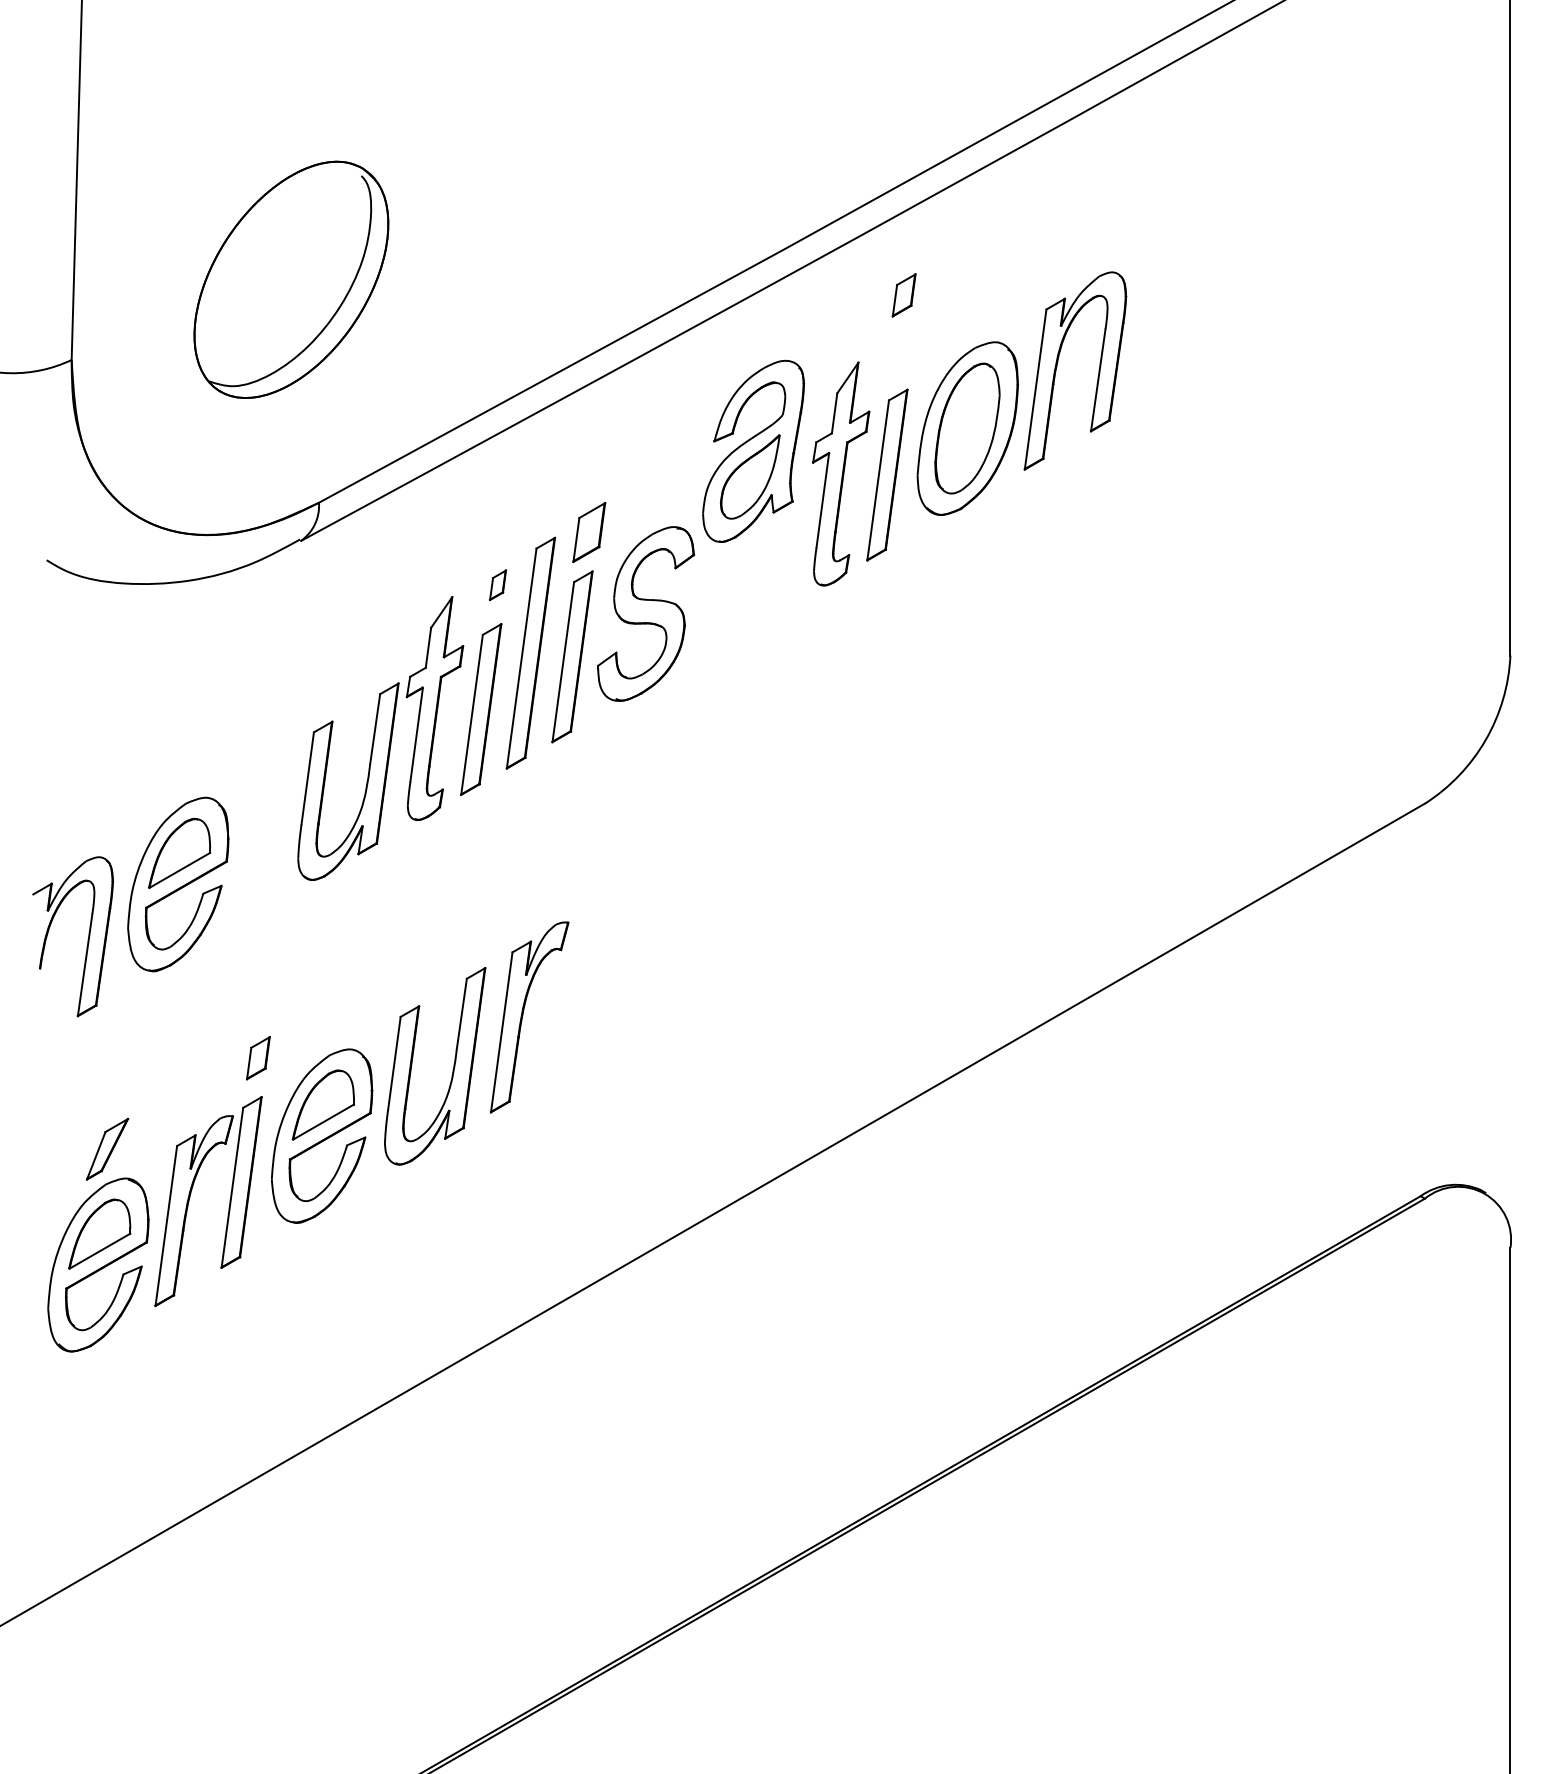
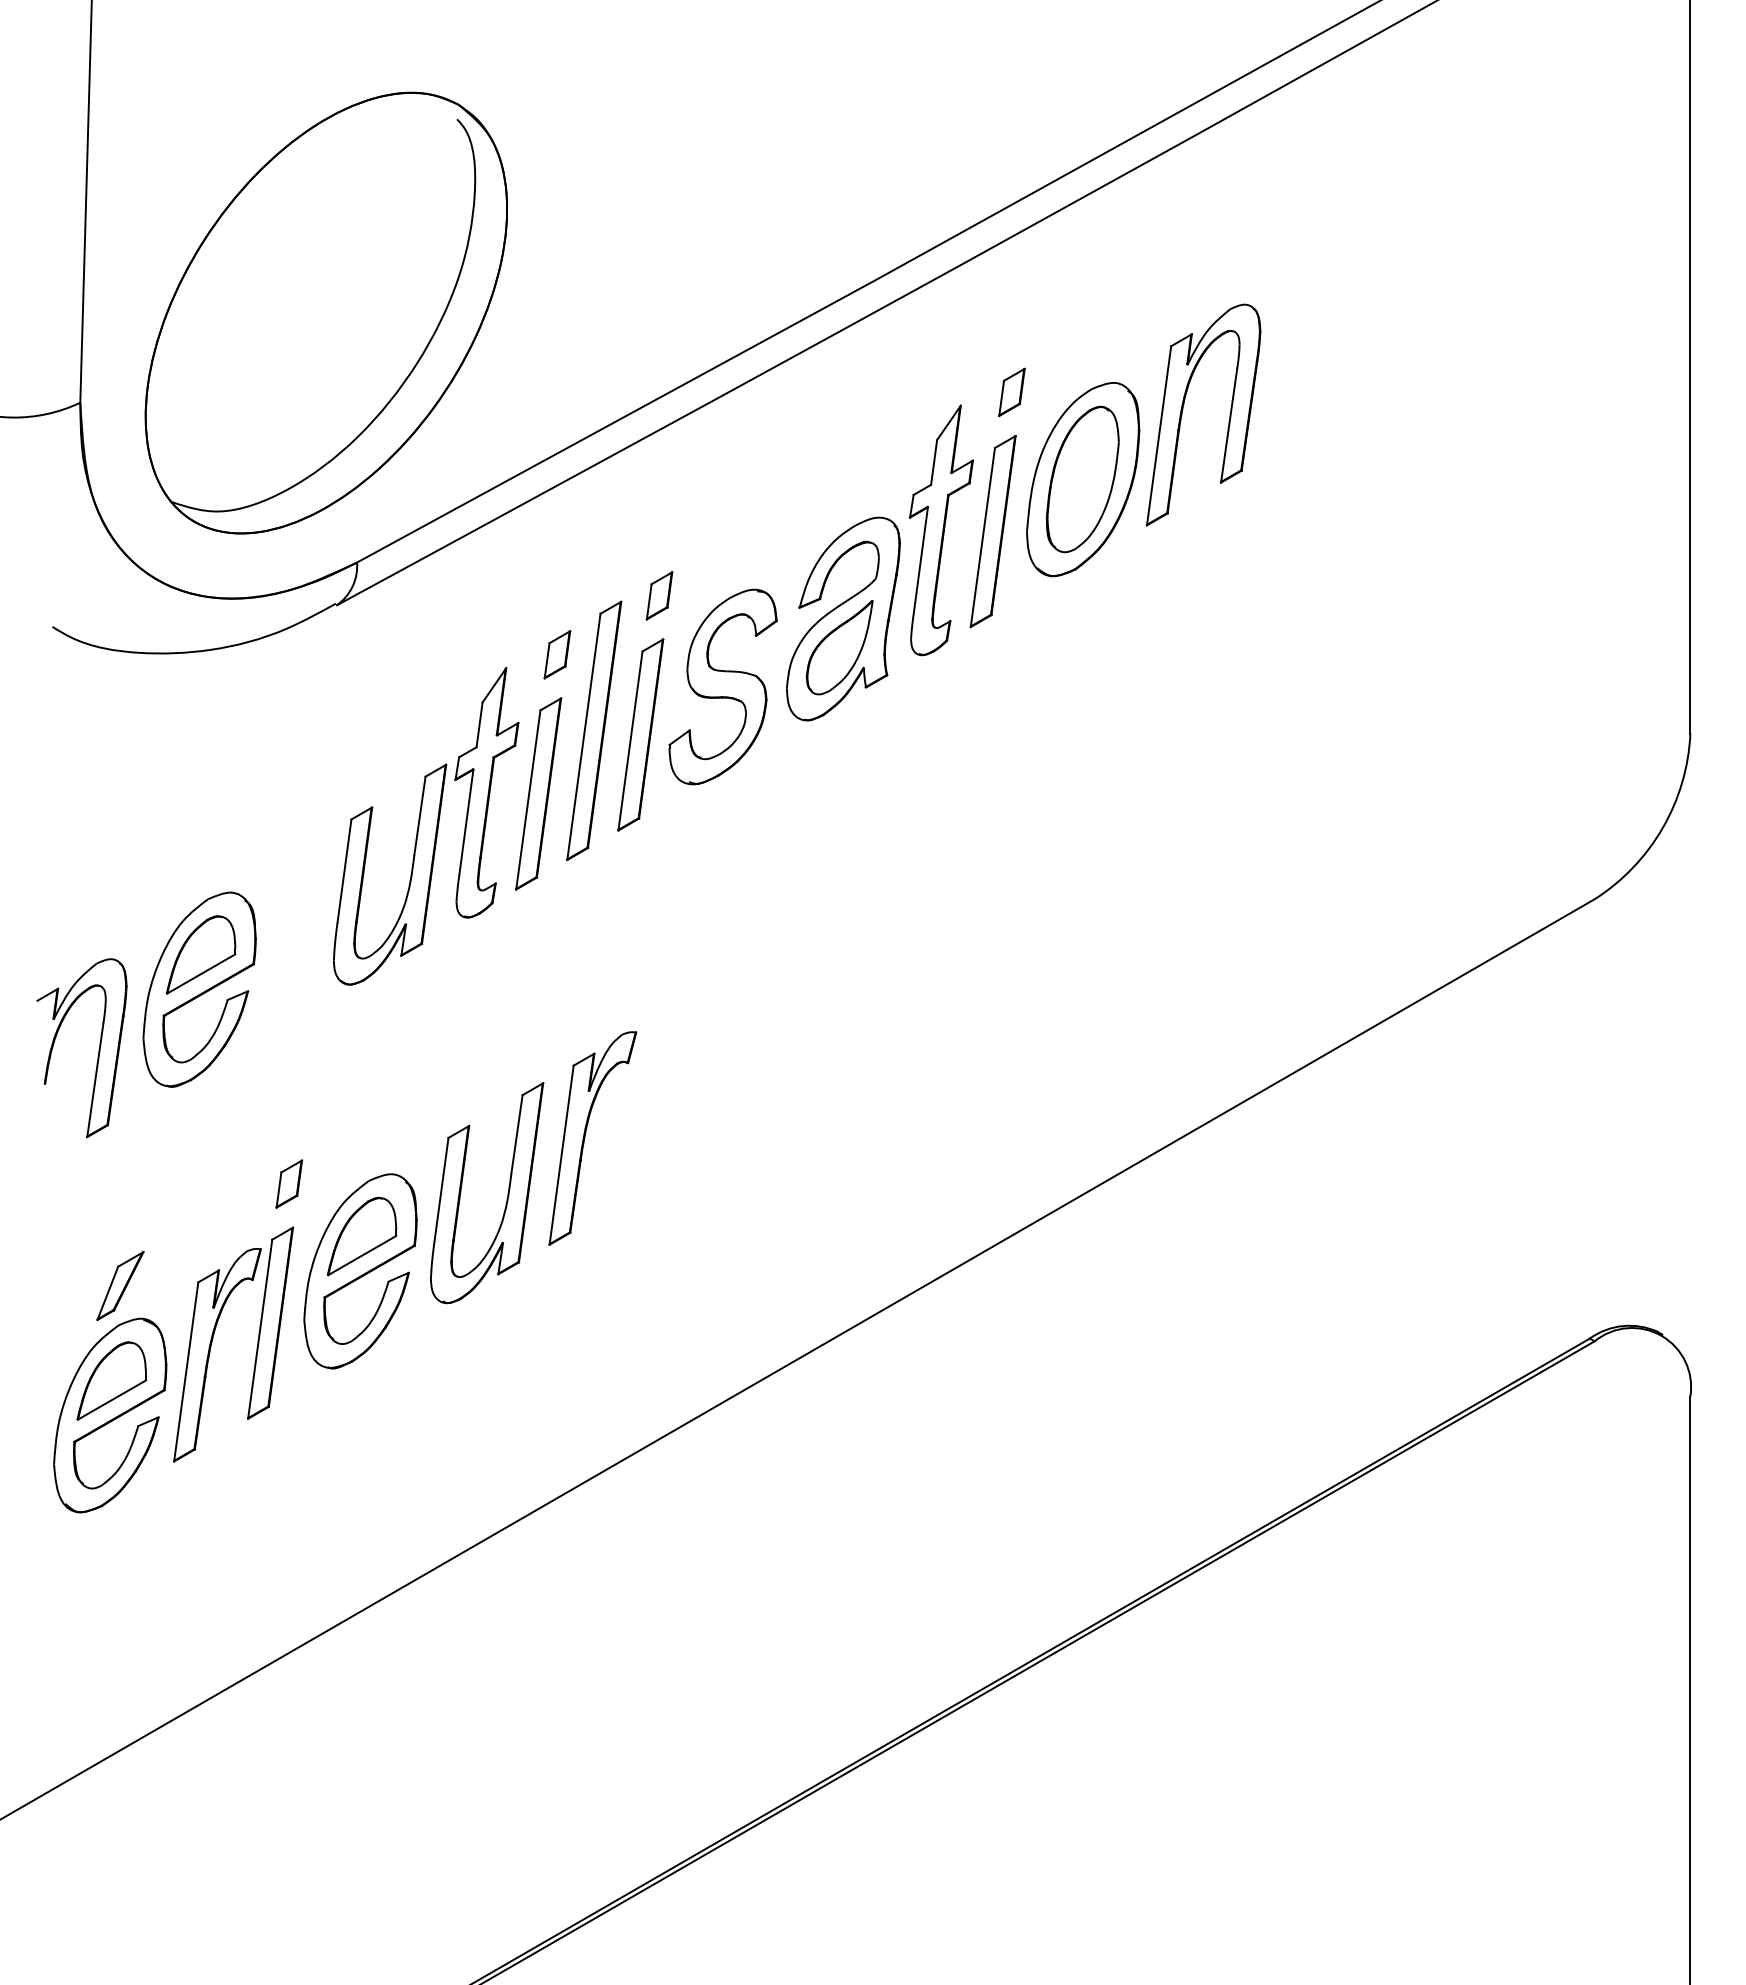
part: (290, 279) -> (325, 312), size x1.67
part: (903, 294) -> (1011, 391), moved
part: (753, 450) -> (843, 618), moved
part: (589, 532) -> (659, 595), size x0.71
part: (498, 584) -> (557, 654), size x1.43

